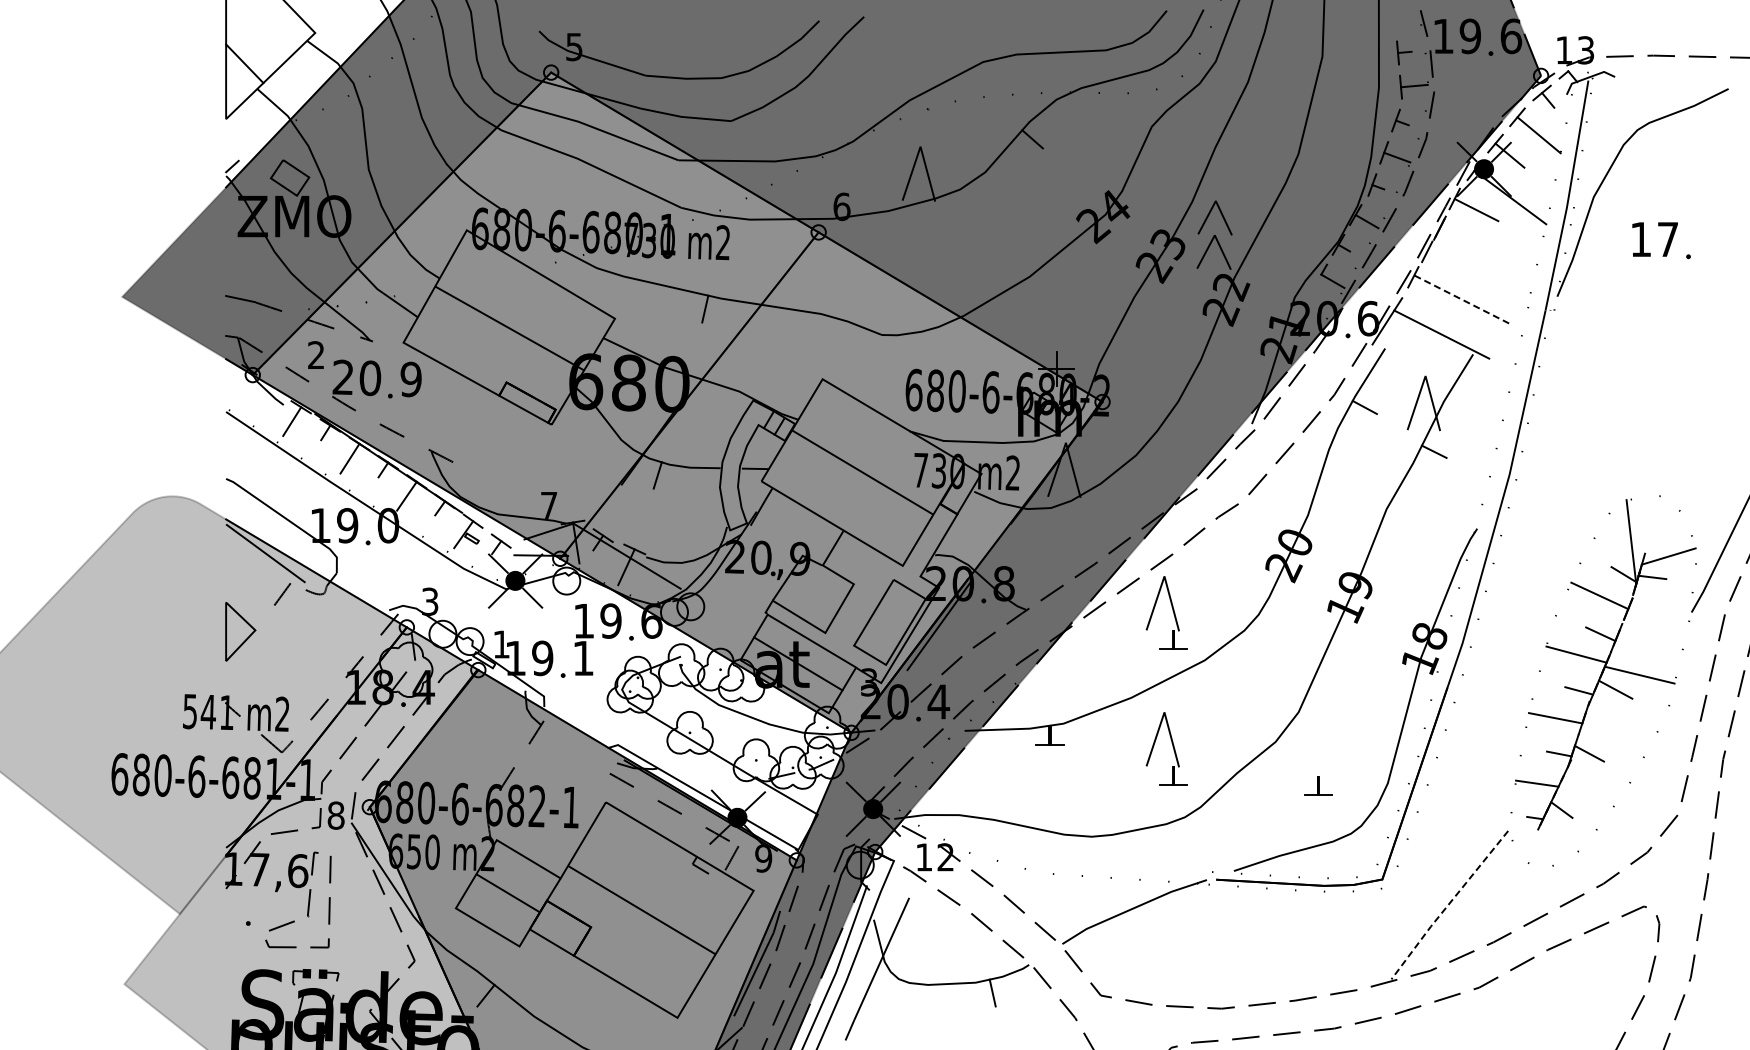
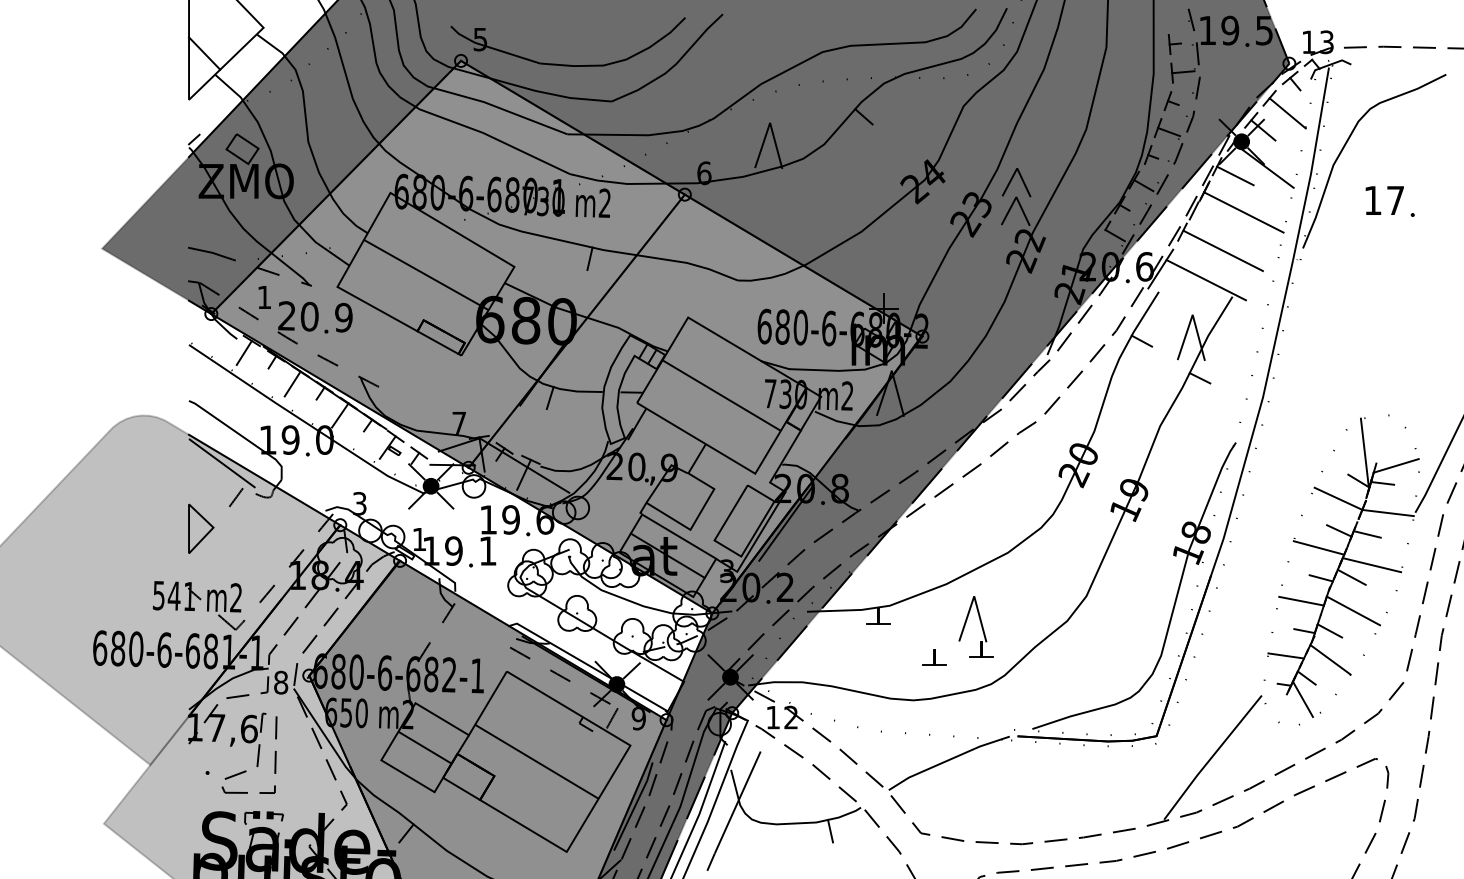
text: (1511, 36) -> (1264, 30), 6 -> 5
line: (1486, 253) -> (1243, 212), added
line: (1462, 299) -> (1223, 250), dashed -> solid
text: (315, 354) -> (263, 296), 2 -> 1
part: (1172, 611) -> (980, 511), removed
line: (1658, 612) -> (1387, 512), added
line: (1634, 638) -> (1367, 534), added
text: (938, 701) -> (785, 587), 4 -> 2
line: (1617, 729) -> (1353, 610), added
part: (1318, 785) -> (934, 657), moved
line: (1590, 787) -> (1330, 659), added
line: (1557, 835) -> (1303, 699), added
line: (1448, 904) -> (1211, 757), dashed -> solid

